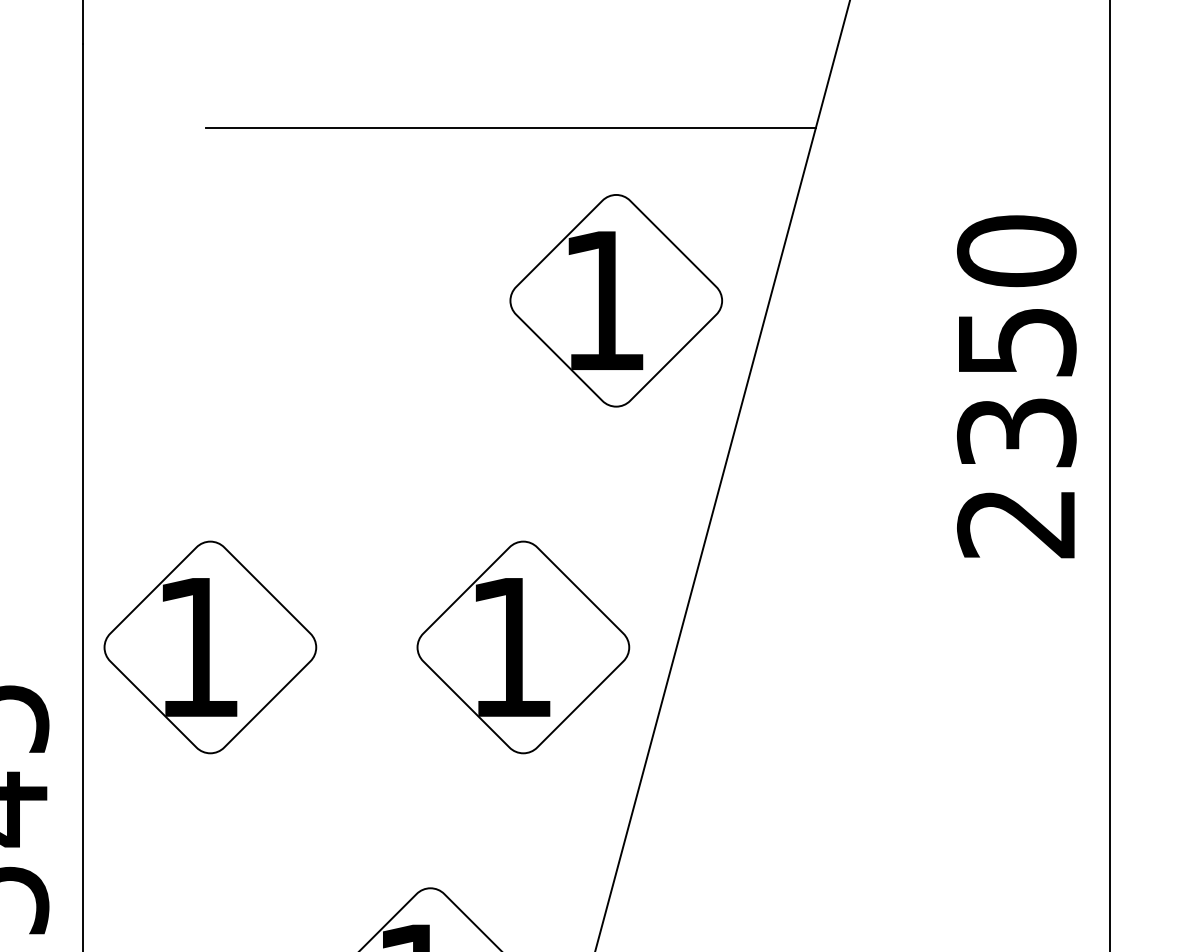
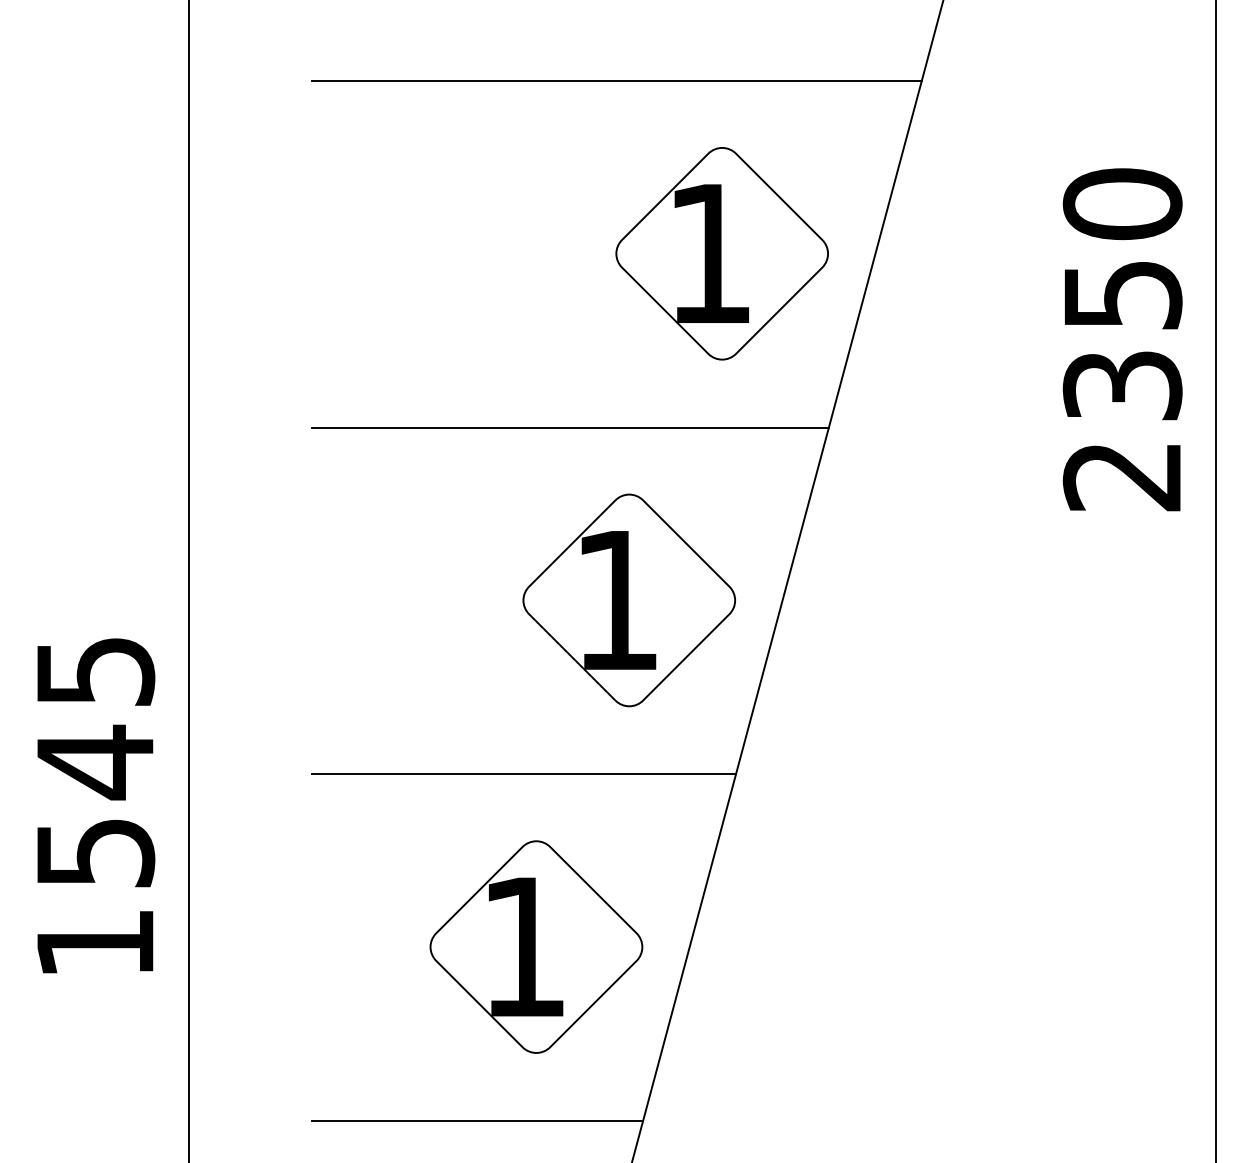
line: (464, 474) -> (570, 427), added
part: (209, 647) -> (315, 600), removed
line: (417, 821) -> (523, 774), added

